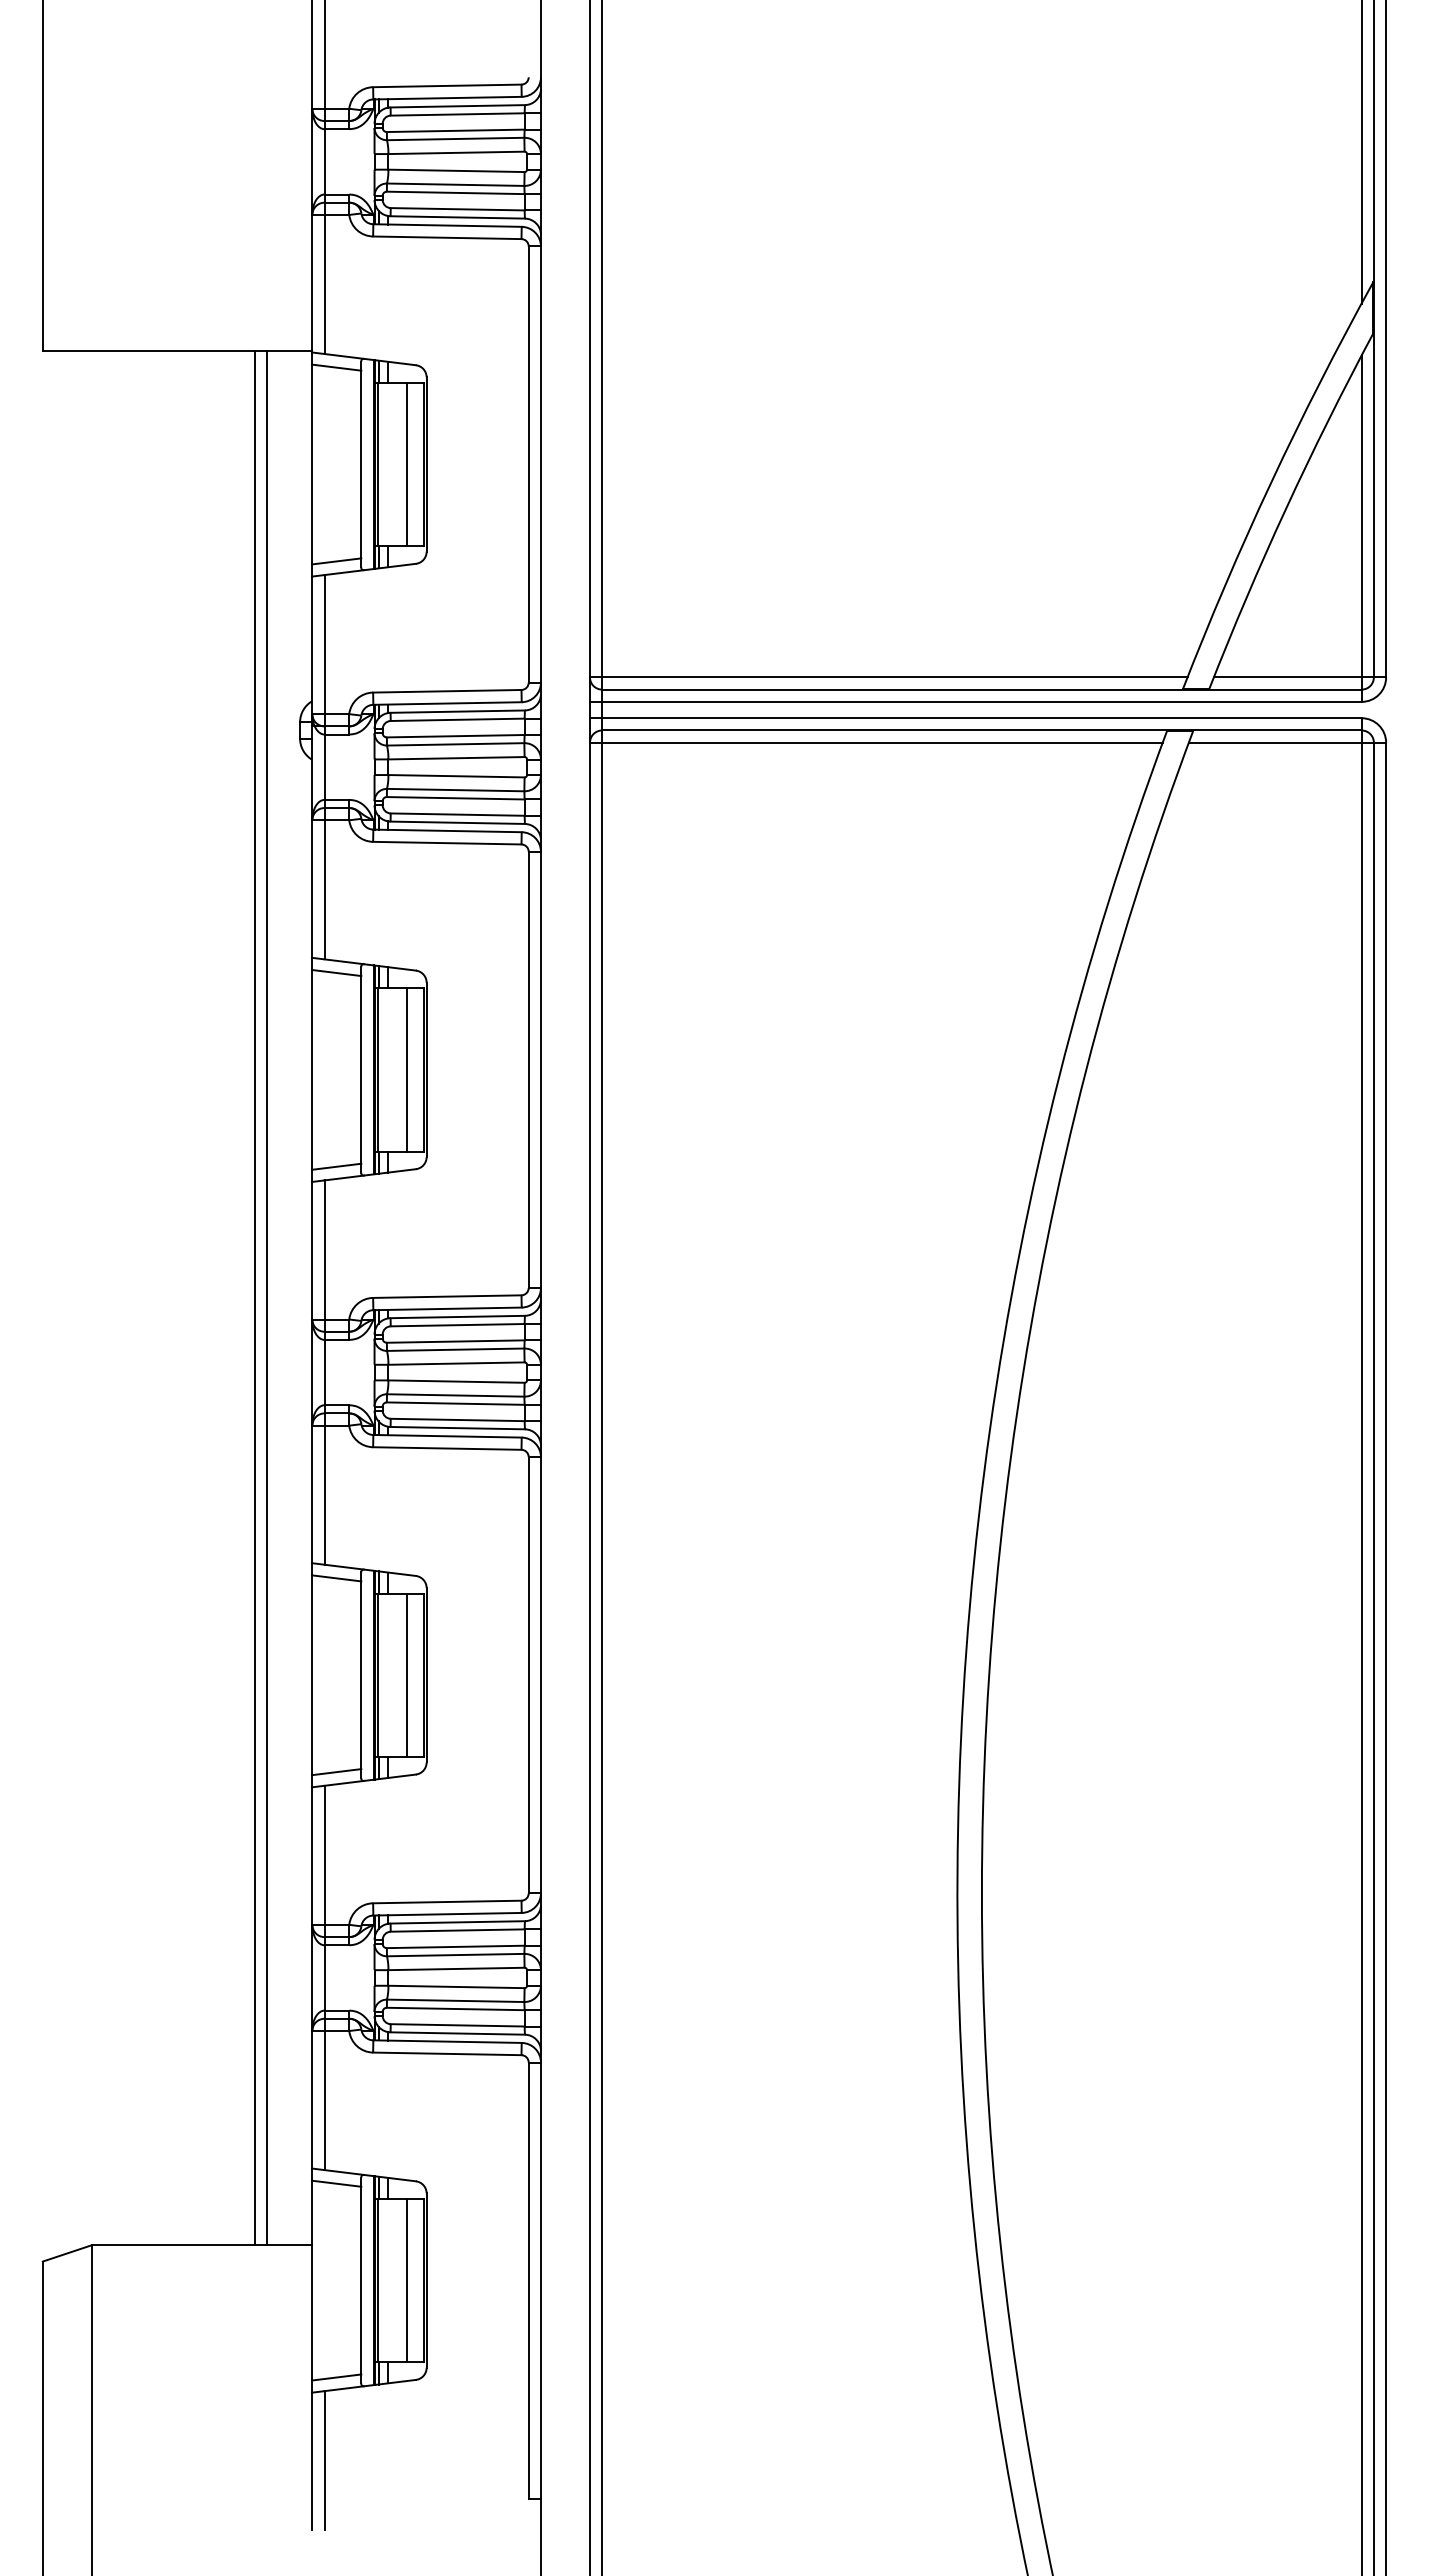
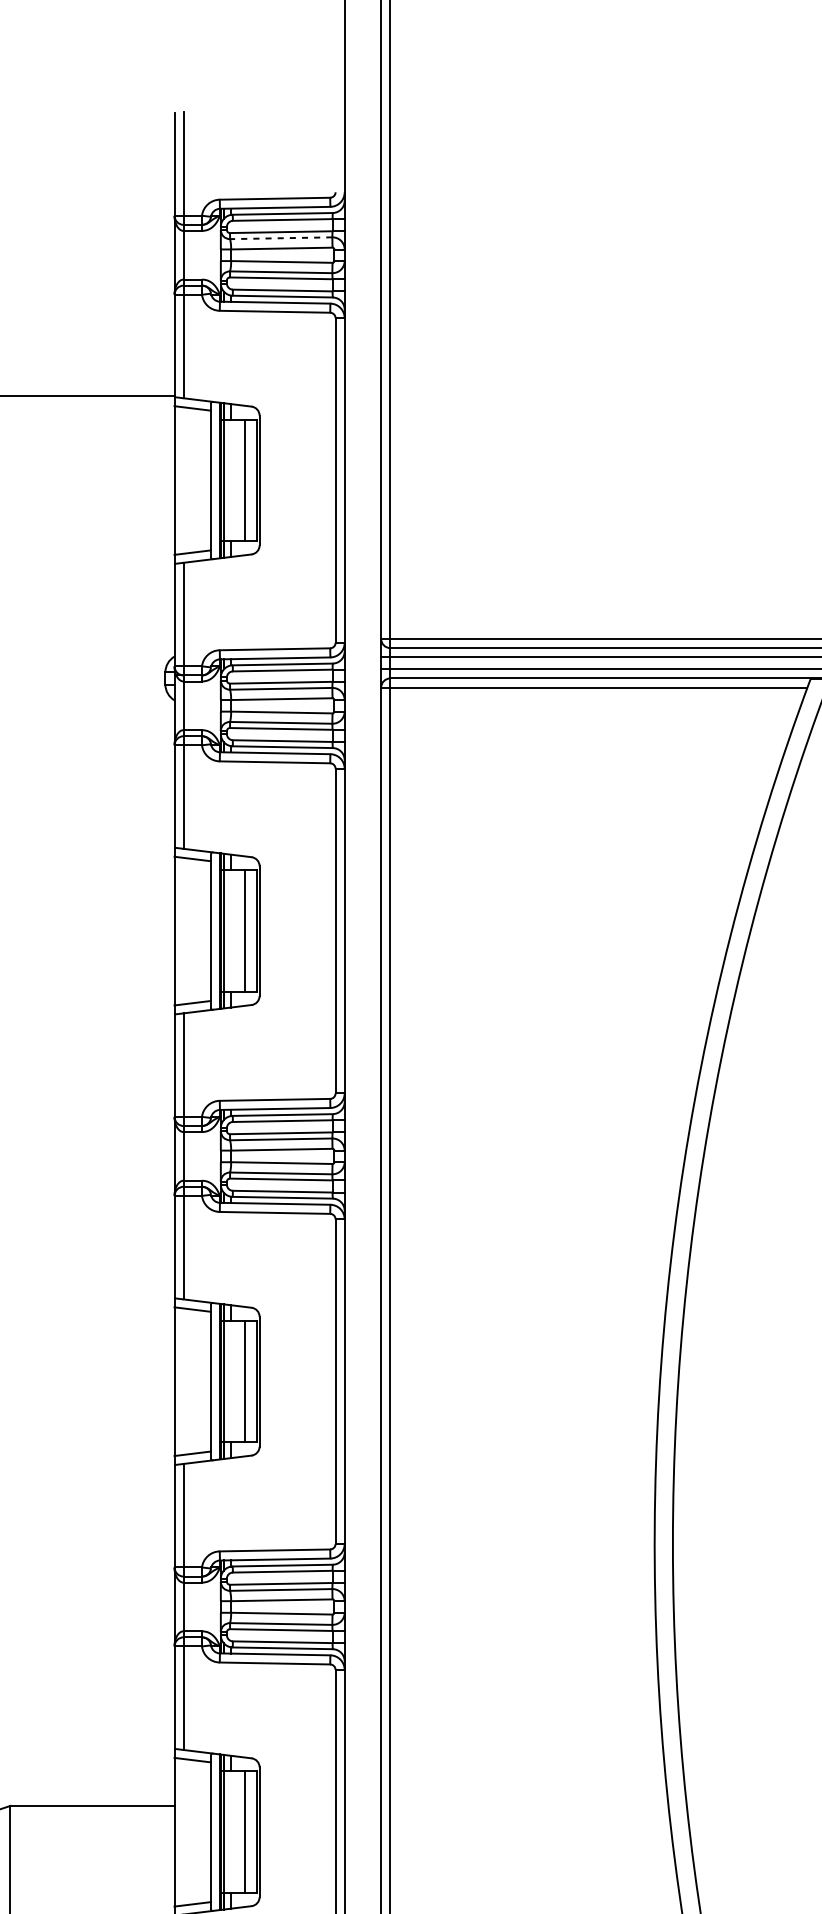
line: (455, 139) -> (281, 238), solid -> dashed
line: (255, 1297) -> (132, 1100), removed
line: (267, 1297) -> (141, 1100), removed

